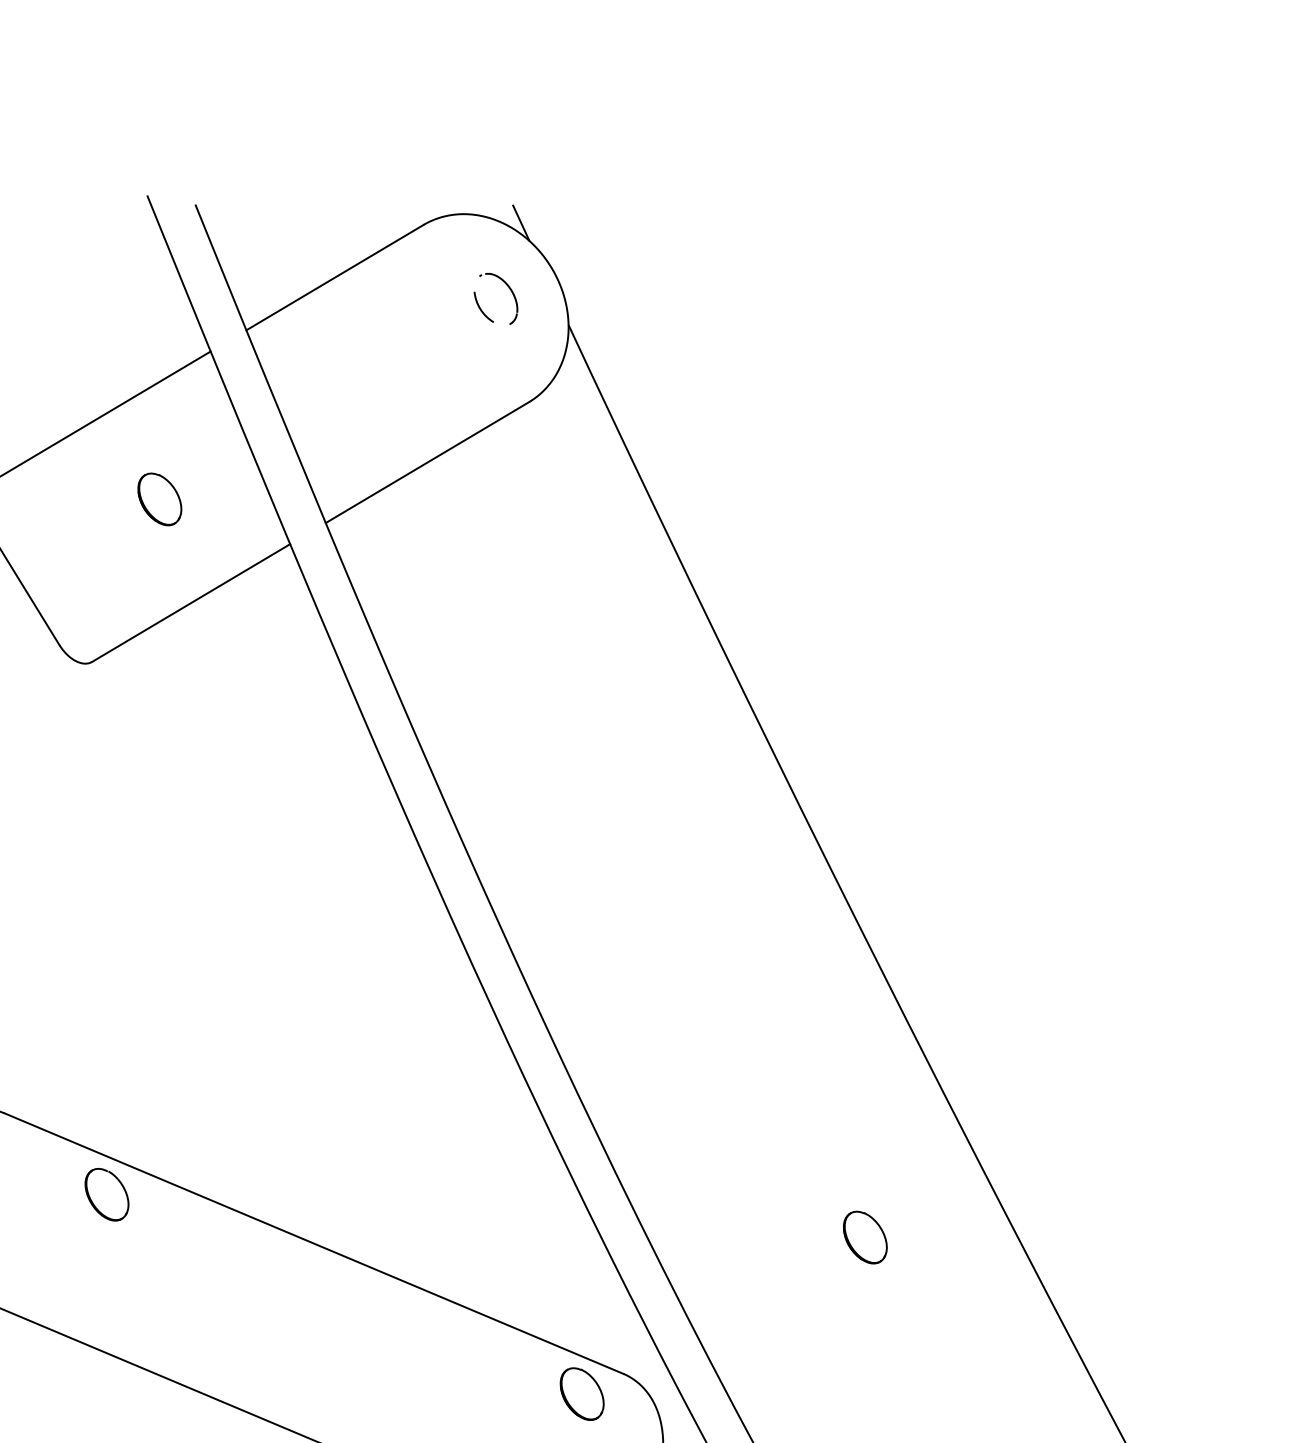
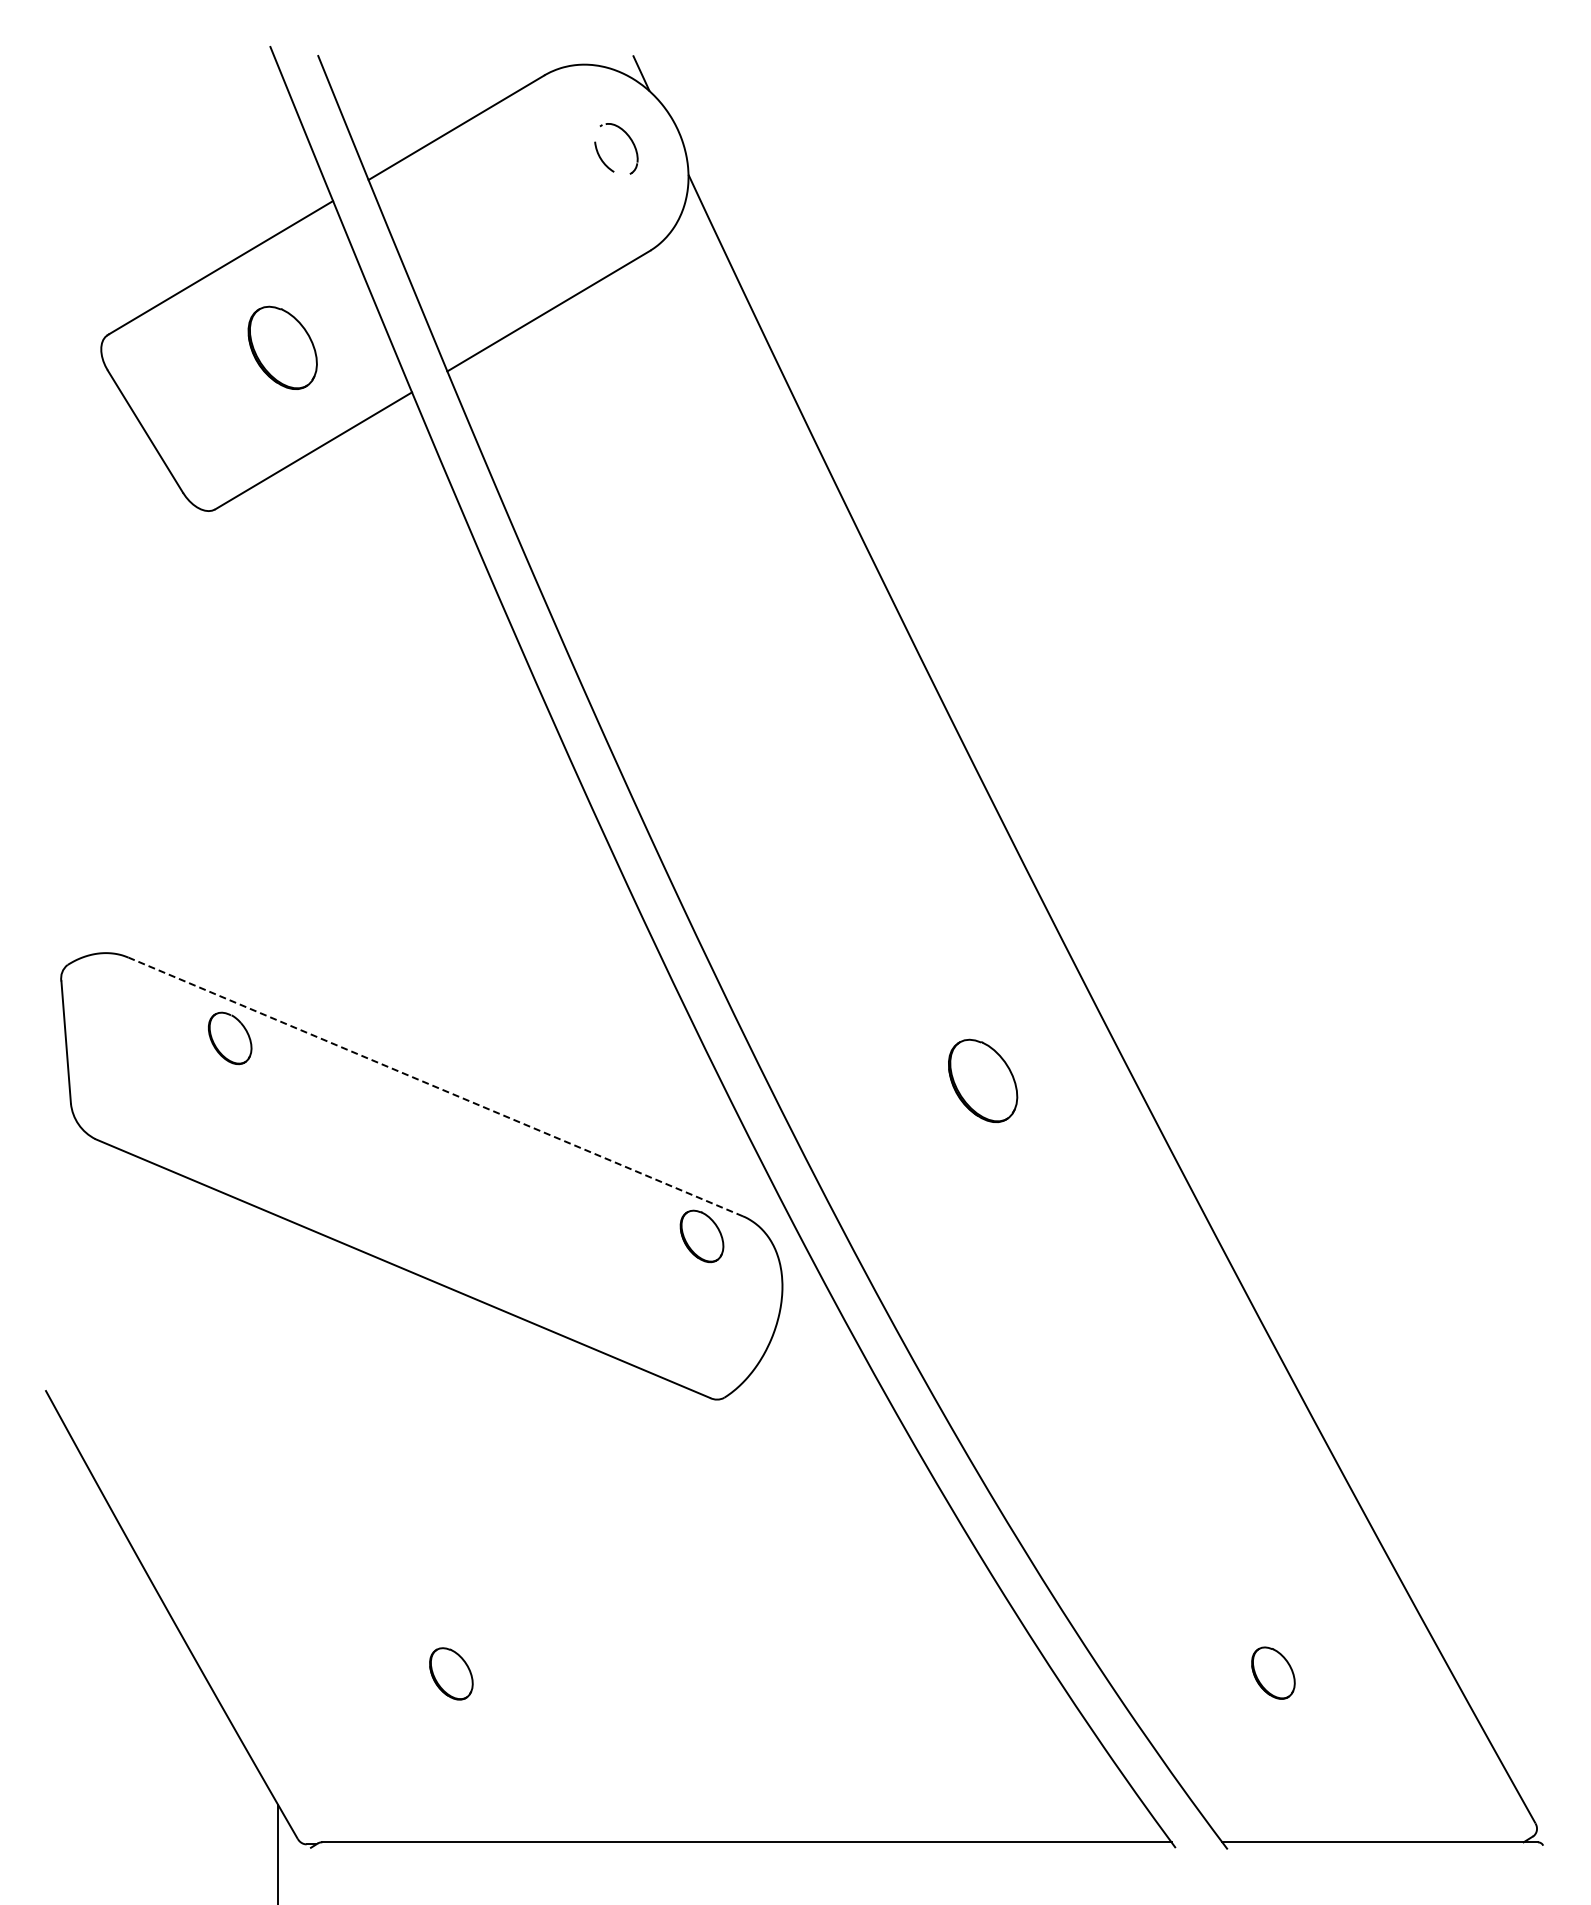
part: (159, 498) -> (282, 347), size x1.6
part: (865, 1237) -> (983, 1080), size x1.6
line: (313, 1243) -> (435, 1086), solid -> dashed

